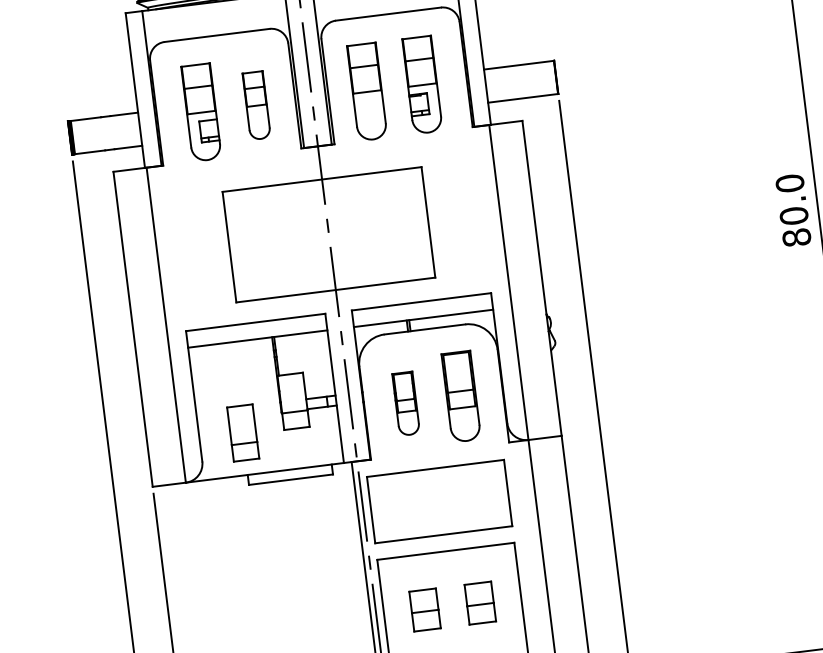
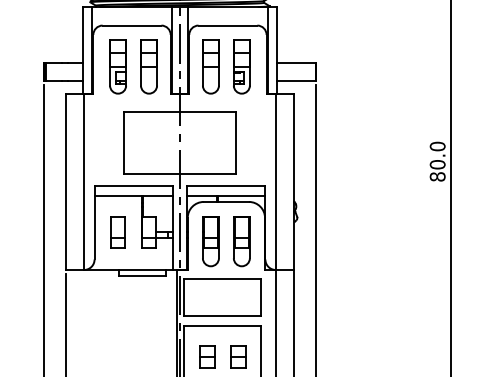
part: (255, 104) -> (148, 66), size x1.43
part: (405, 403) -> (210, 241), size x1.43
part: (242, 433) -> (117, 232), moved

